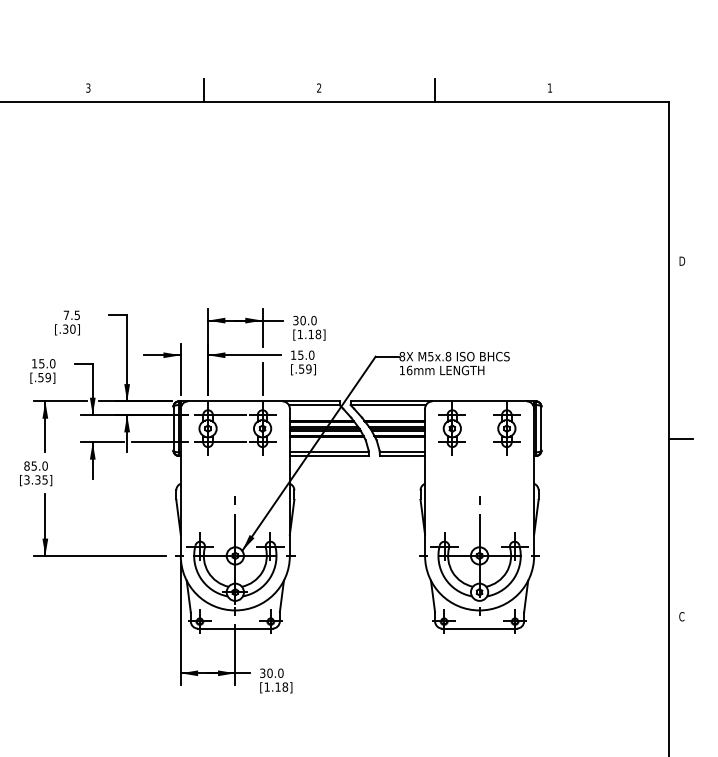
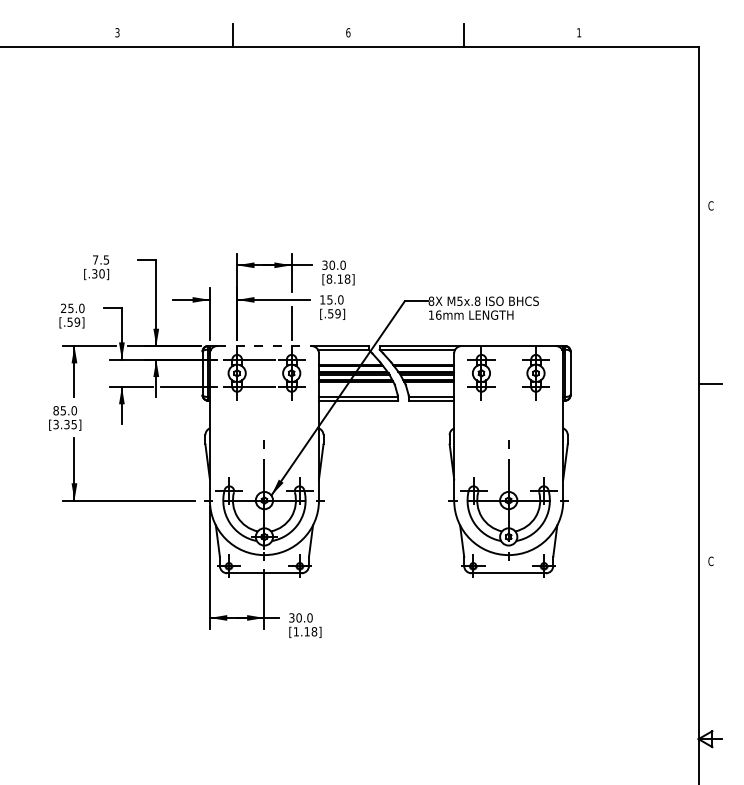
text: (319, 87) -> (348, 32), 2 -> 6
text: (682, 260) -> (711, 205), D -> C
text: (300, 333) -> (329, 278), [1.18] -> [8.18]
text: (34, 362) -> (63, 307), 15.0 -> 25.0
line: (235, 401) -> (264, 346), solid -> dashed

